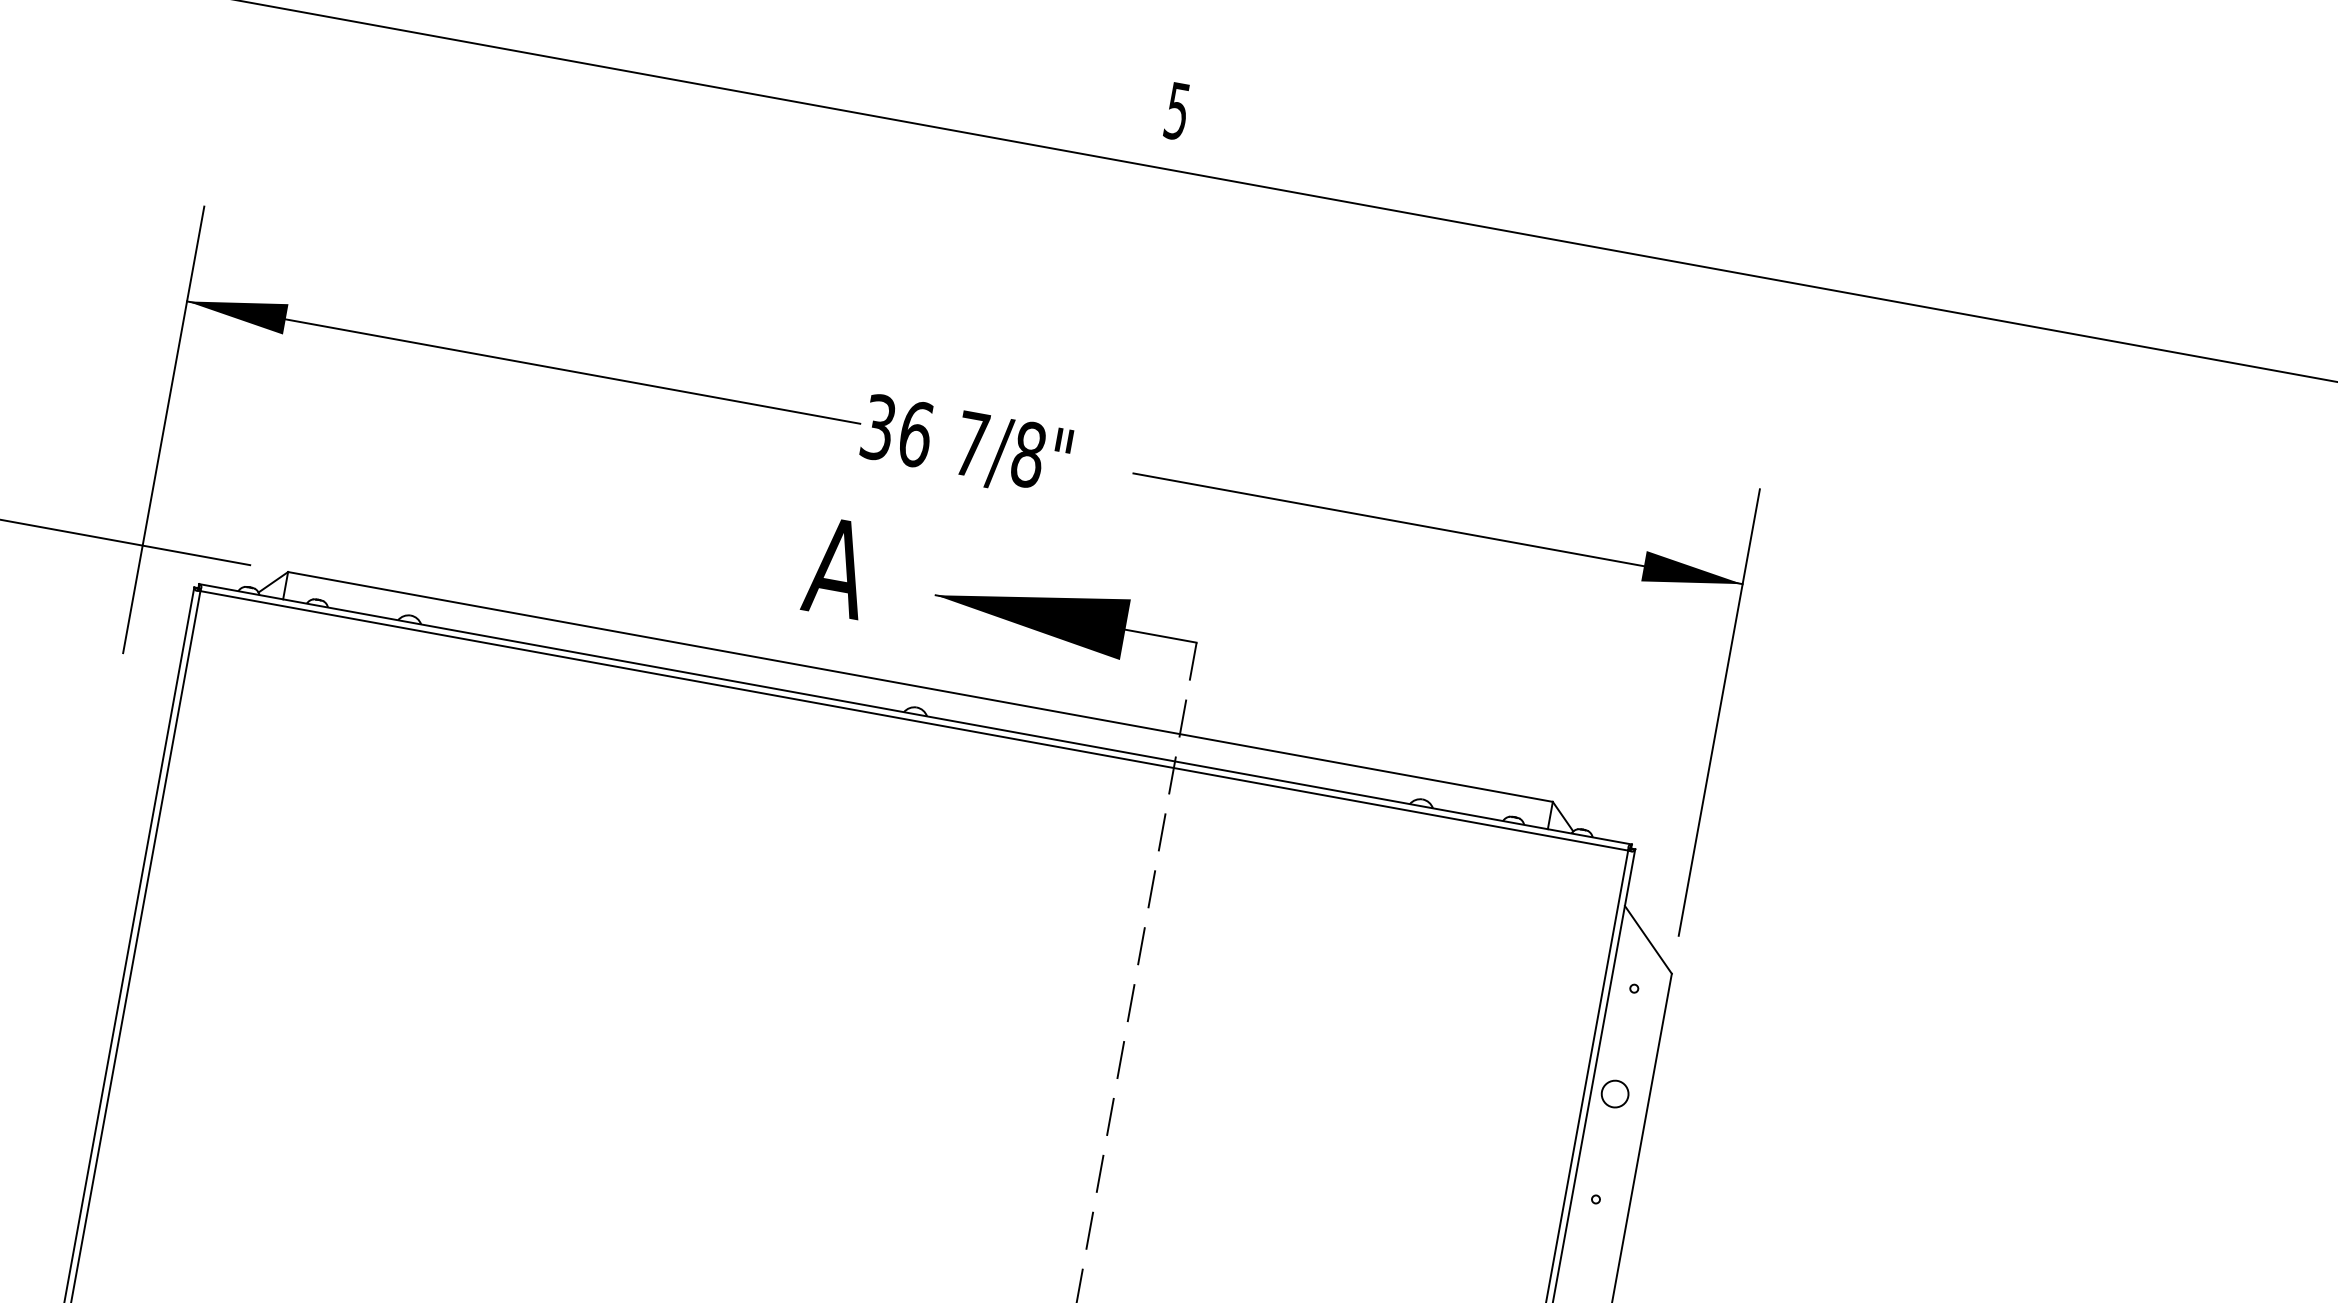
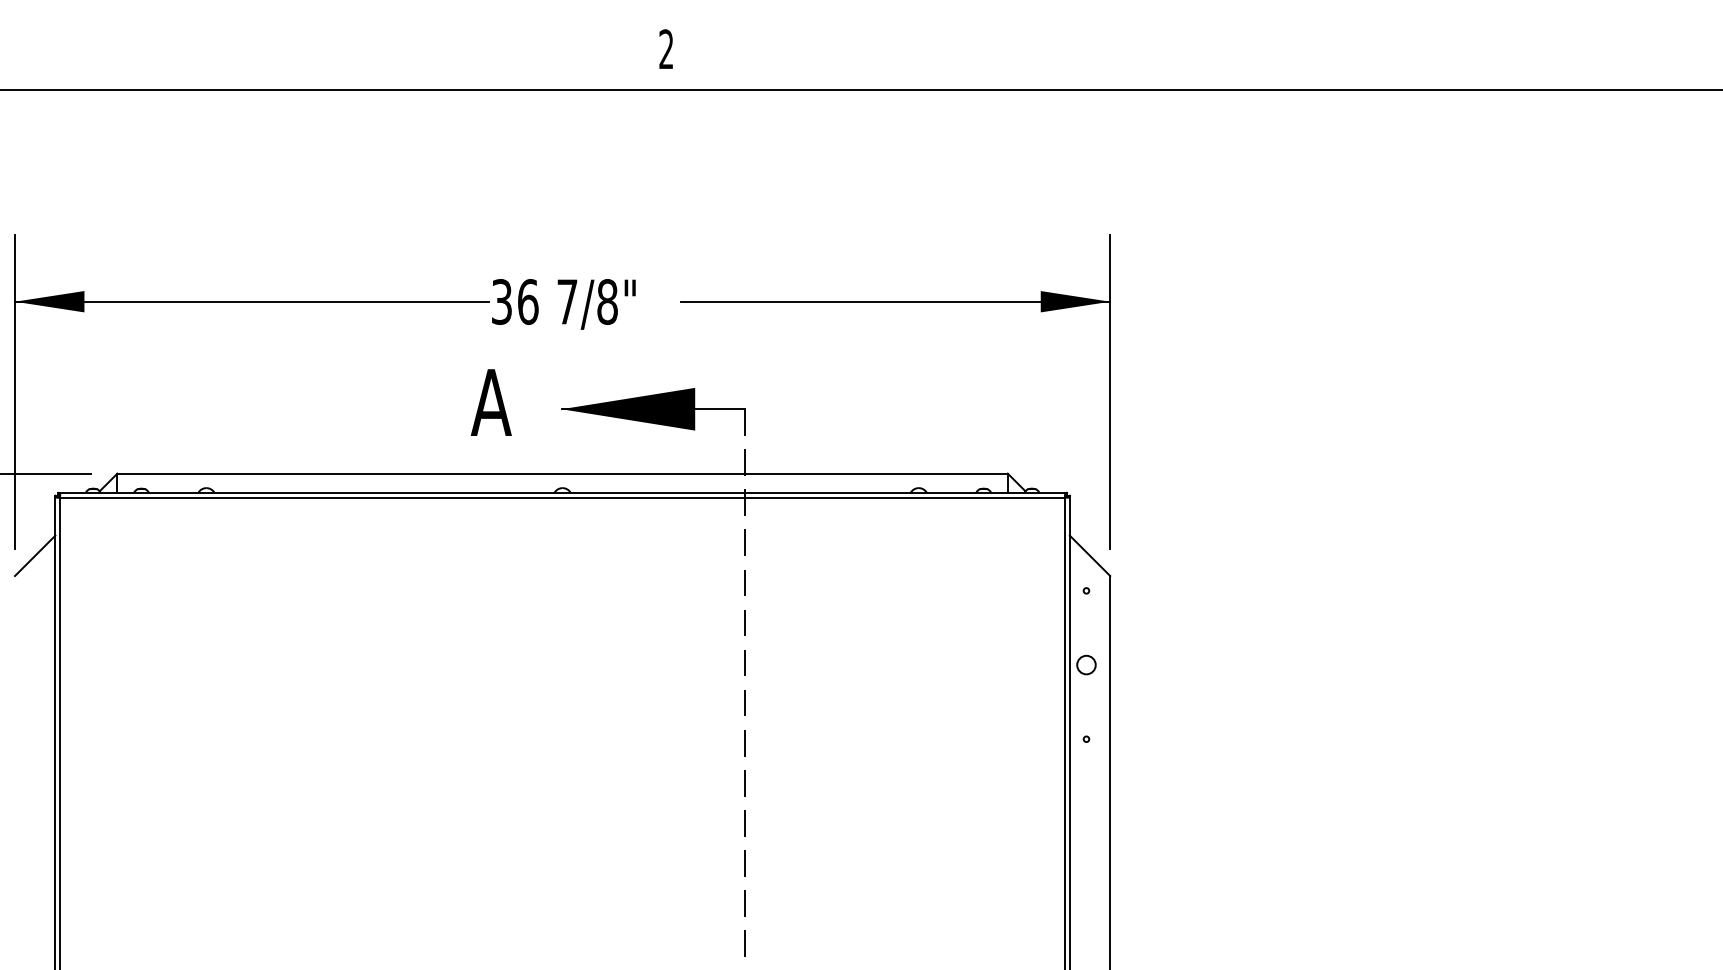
text: (1177, 111) -> (666, 49), 5 -> 2
line: (149, 666) -> (34, 555), added

